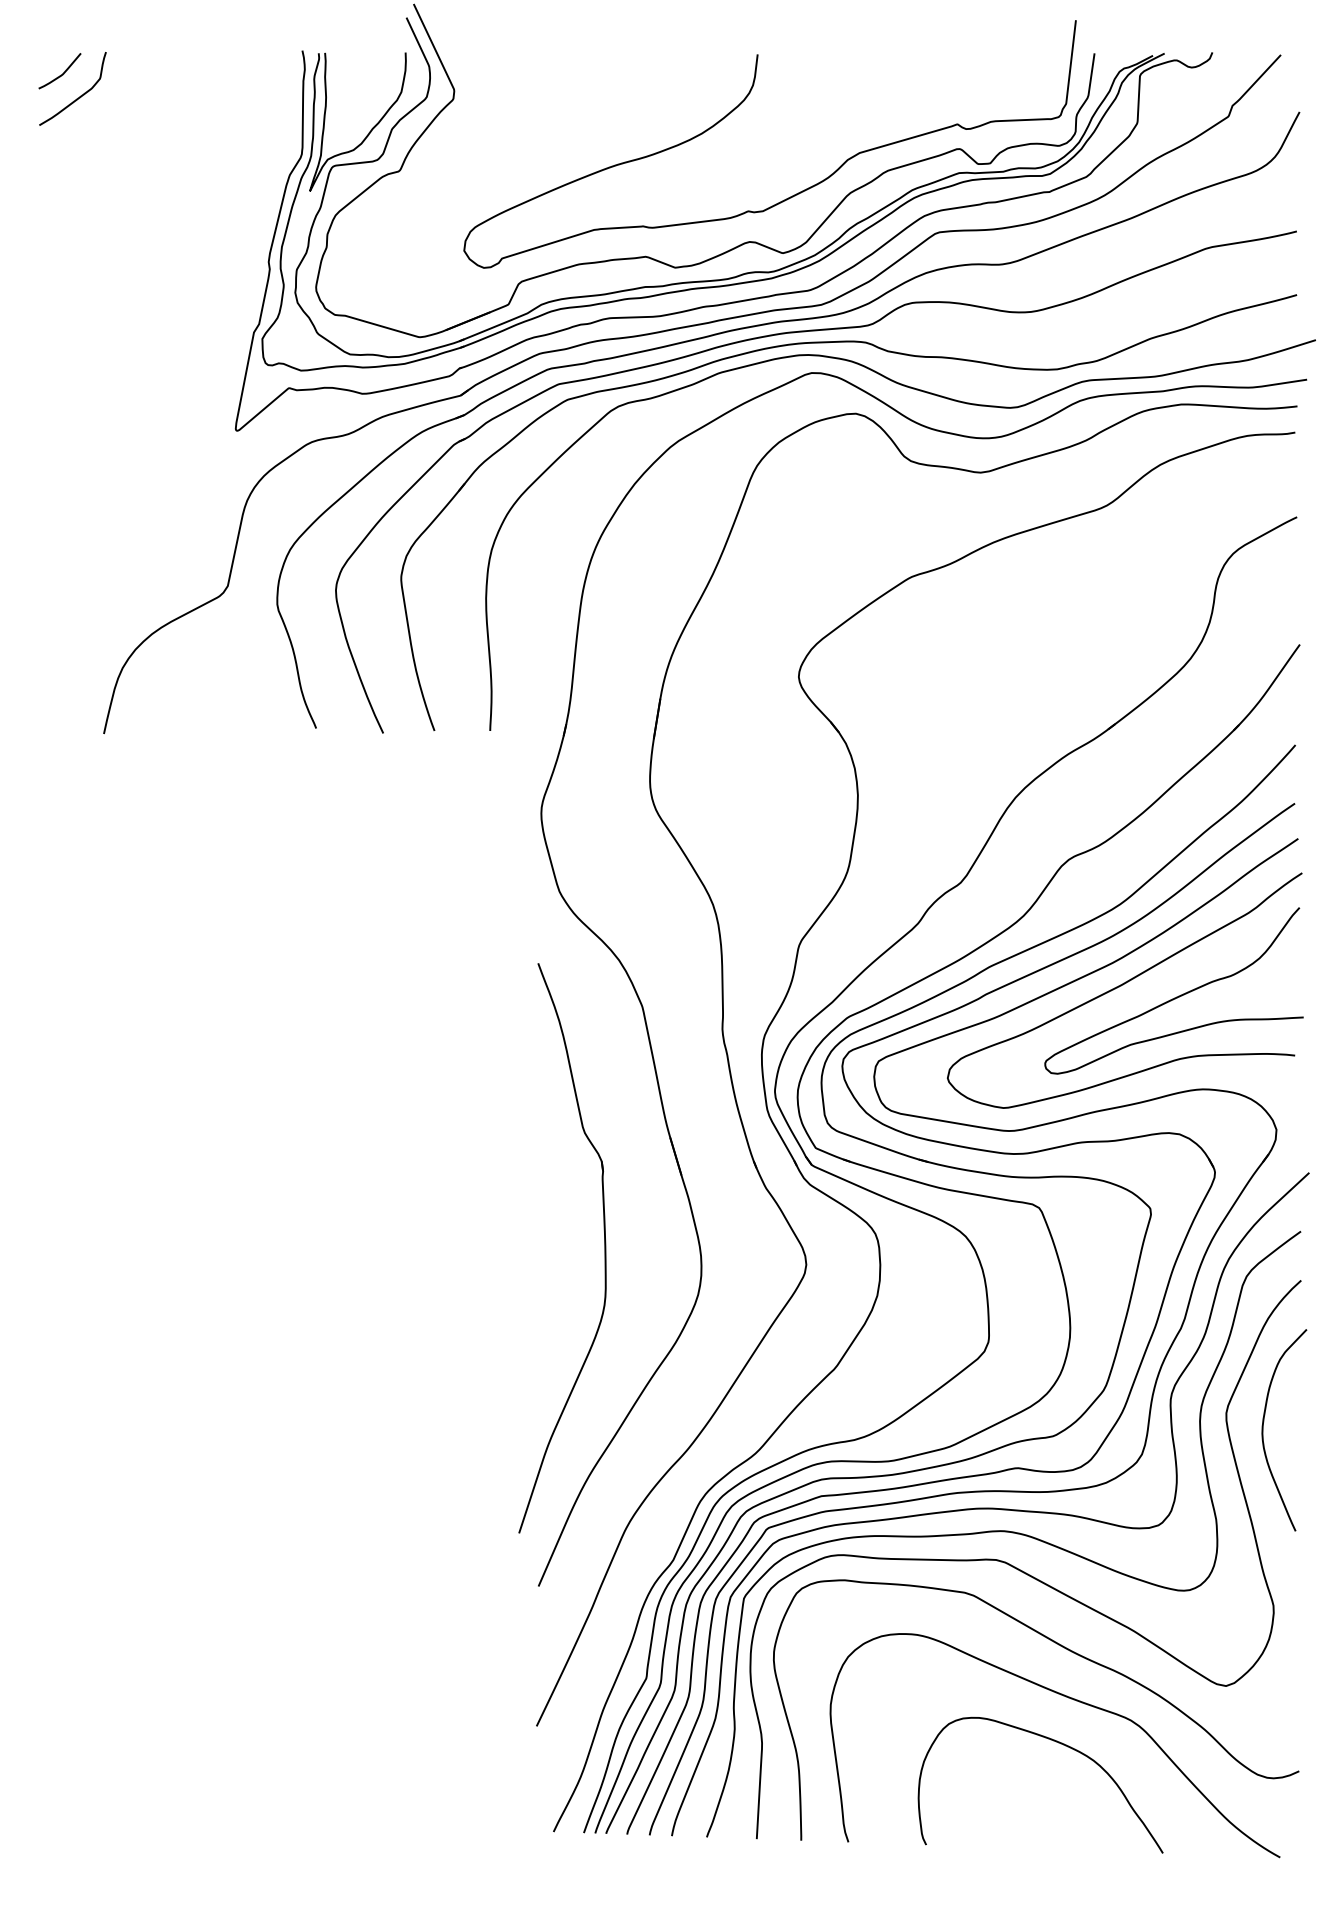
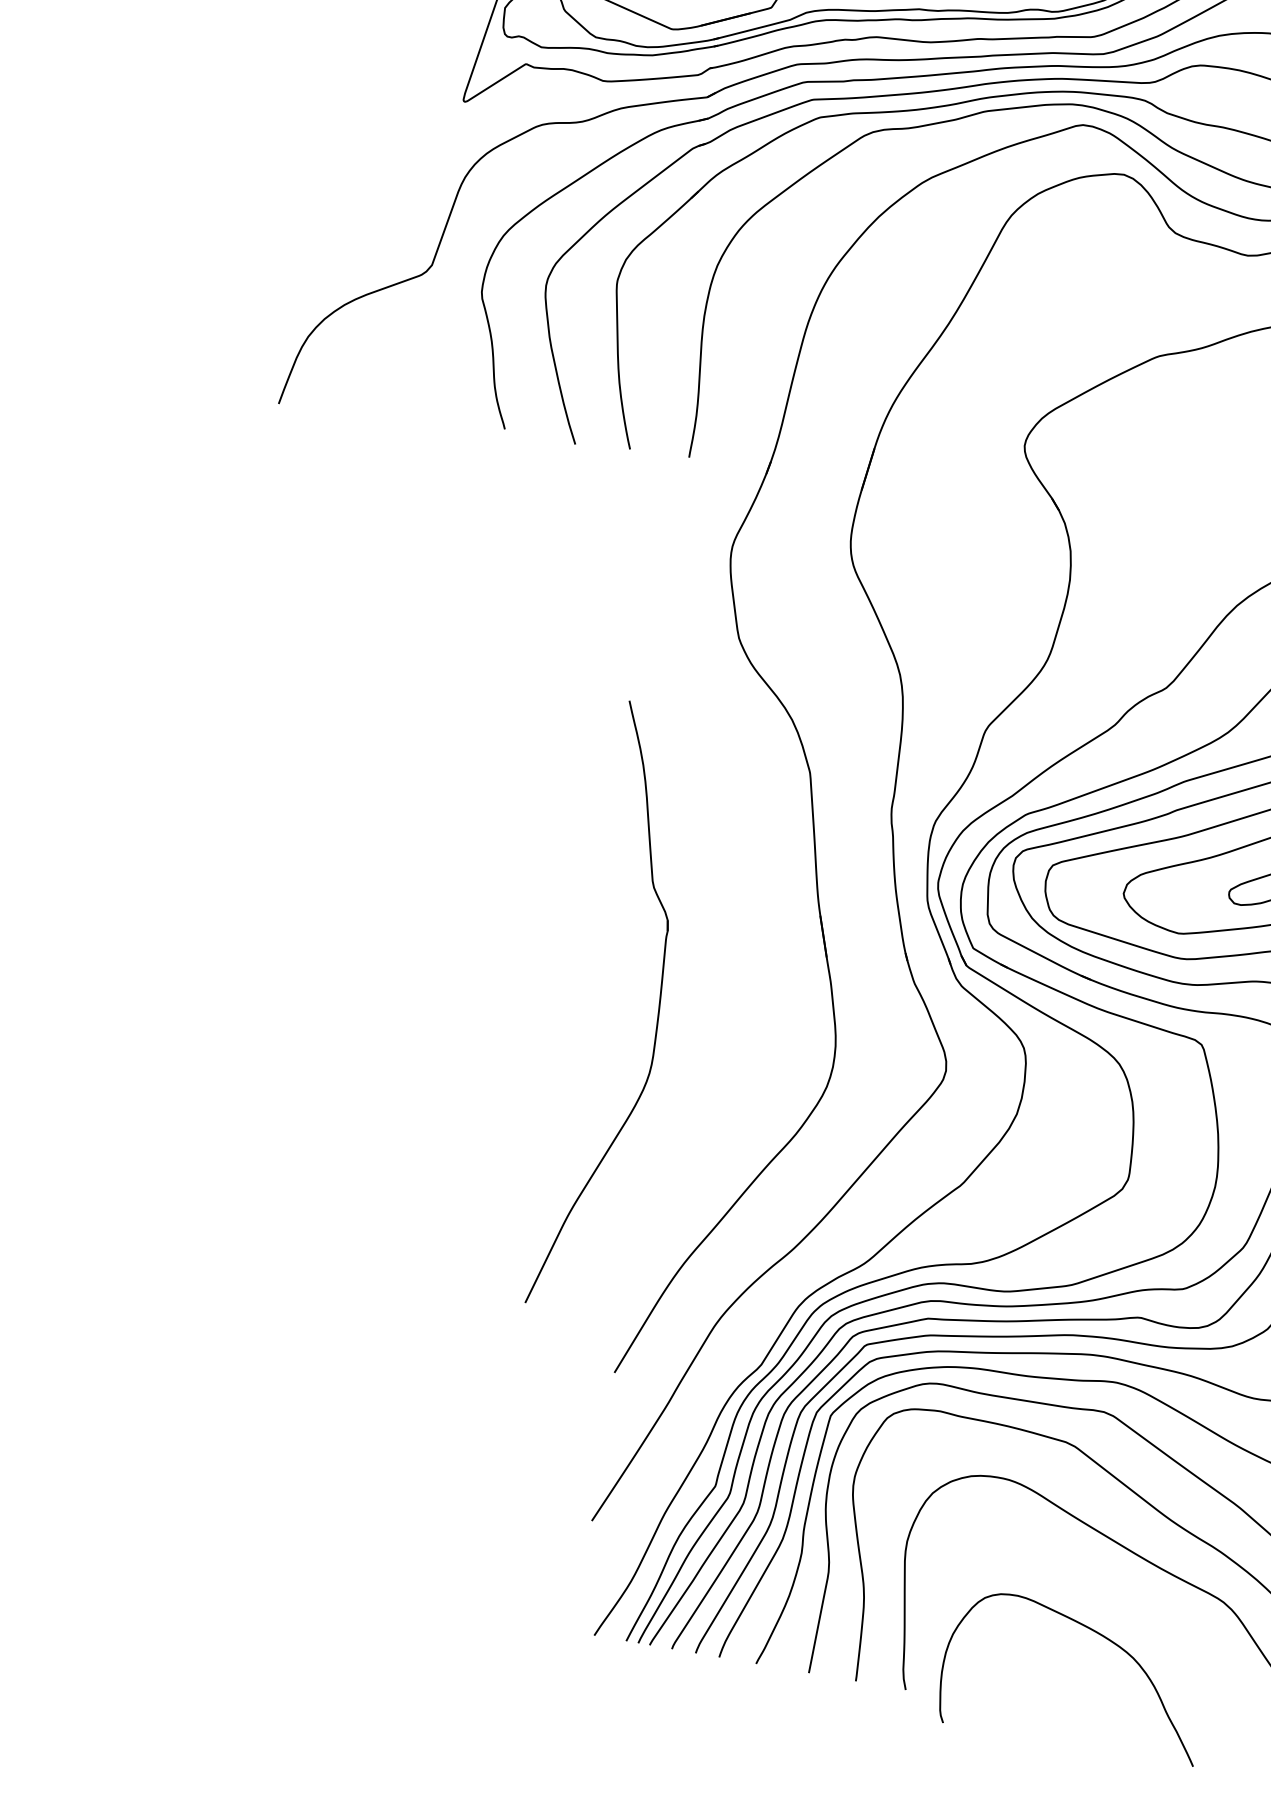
part: (604, 1248) -> (657, 1013), moved
curve: (1058, 1743) -> (1098, 1634), moved

